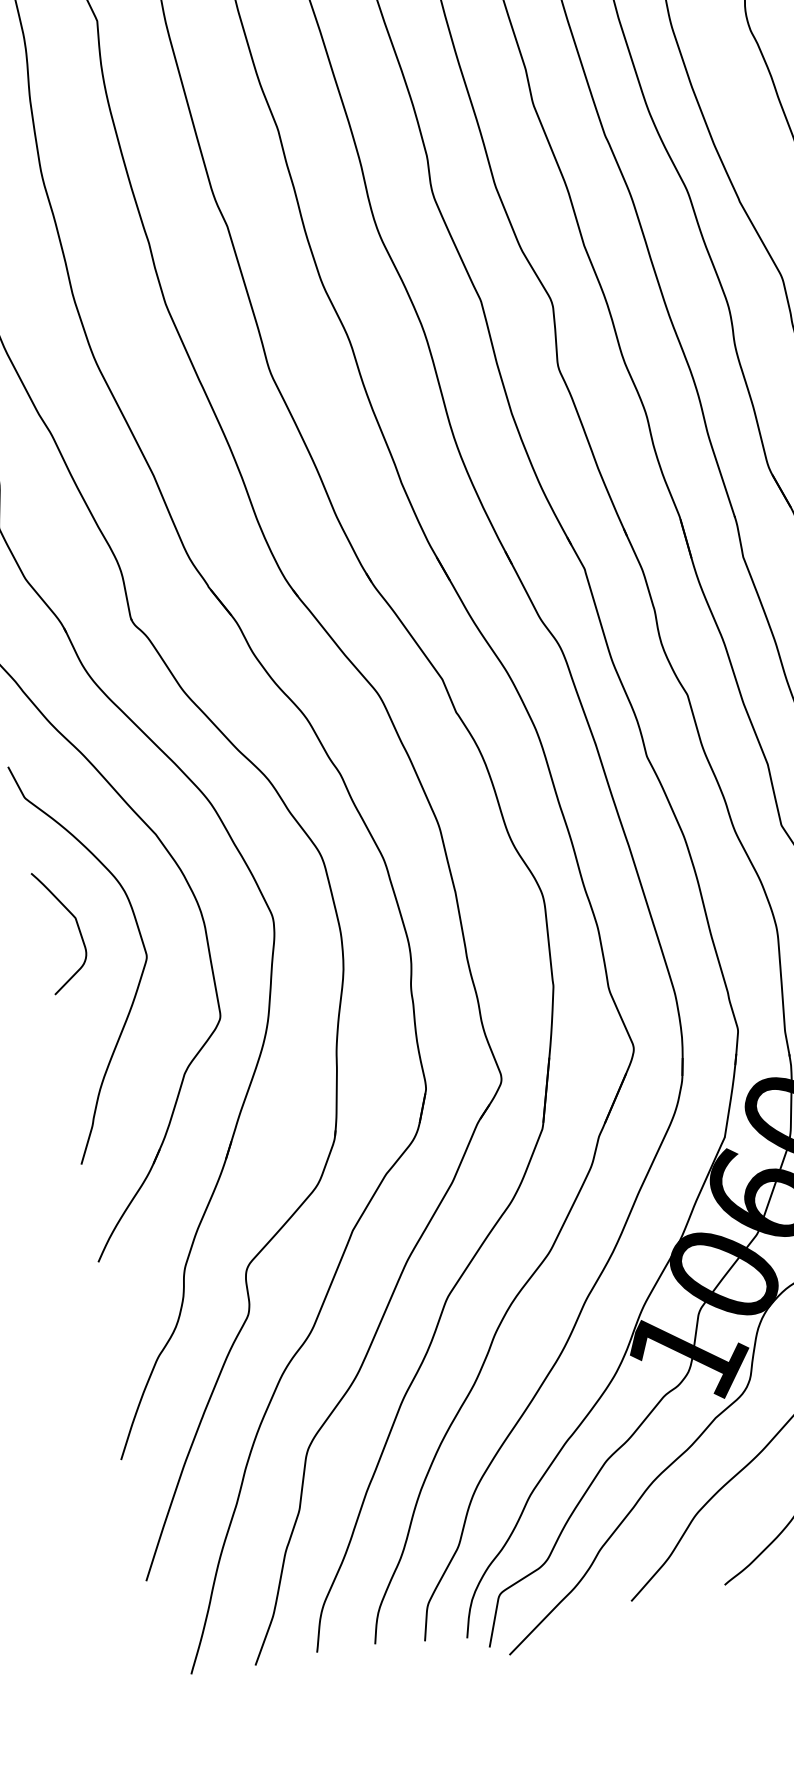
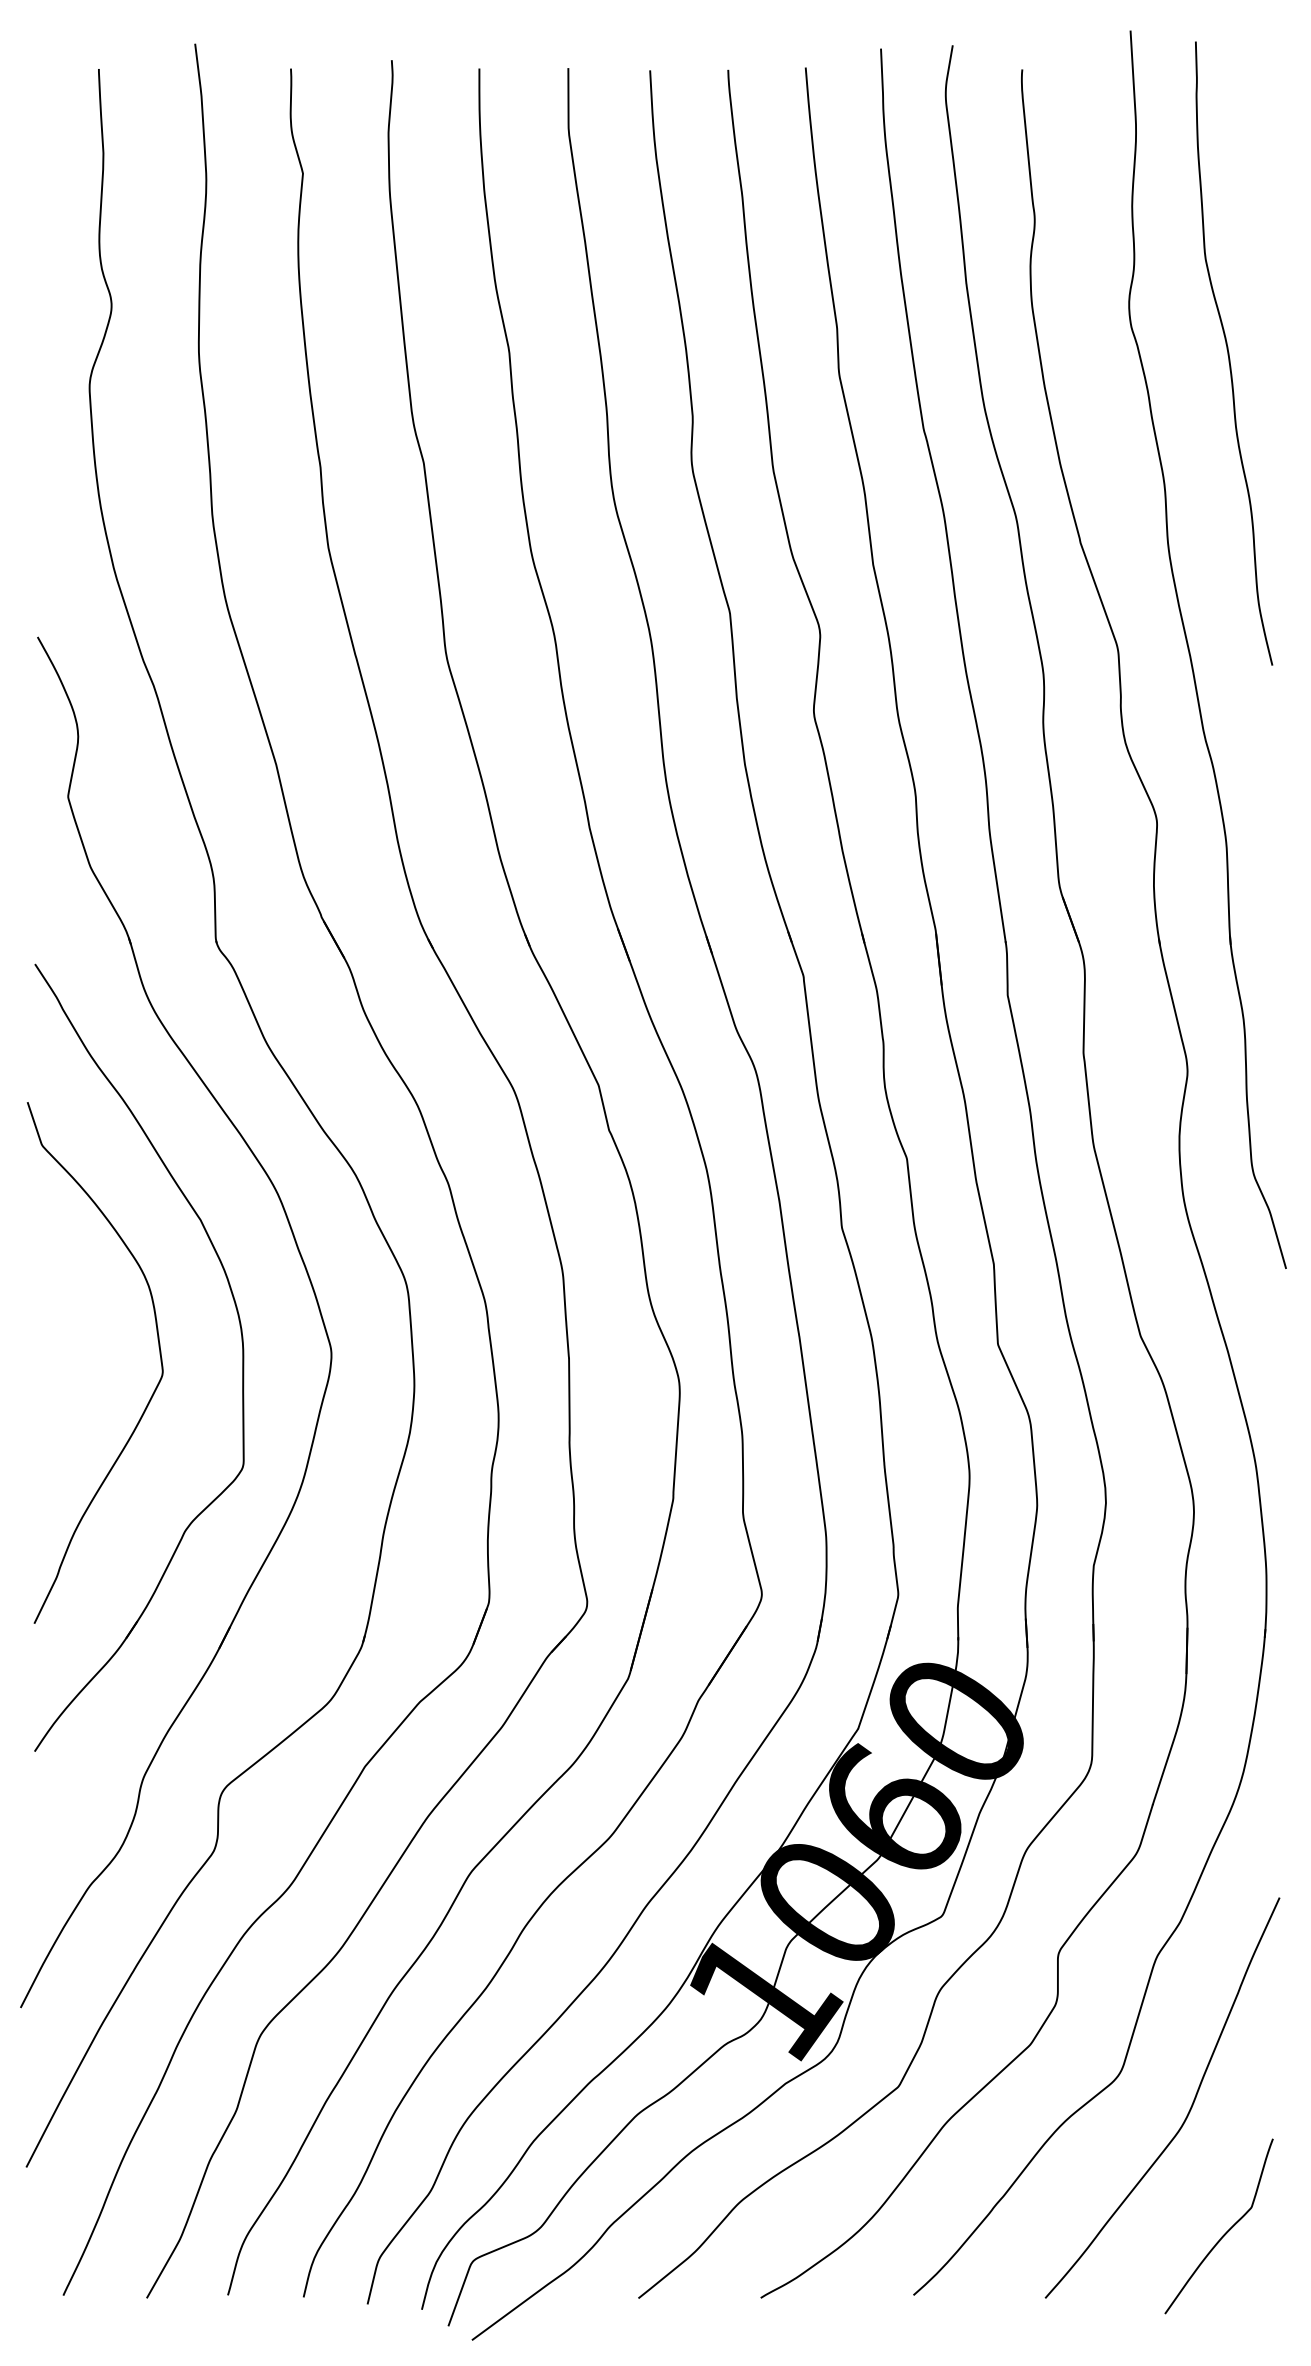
curve: (76, 924) -> (80, 1317), removed

